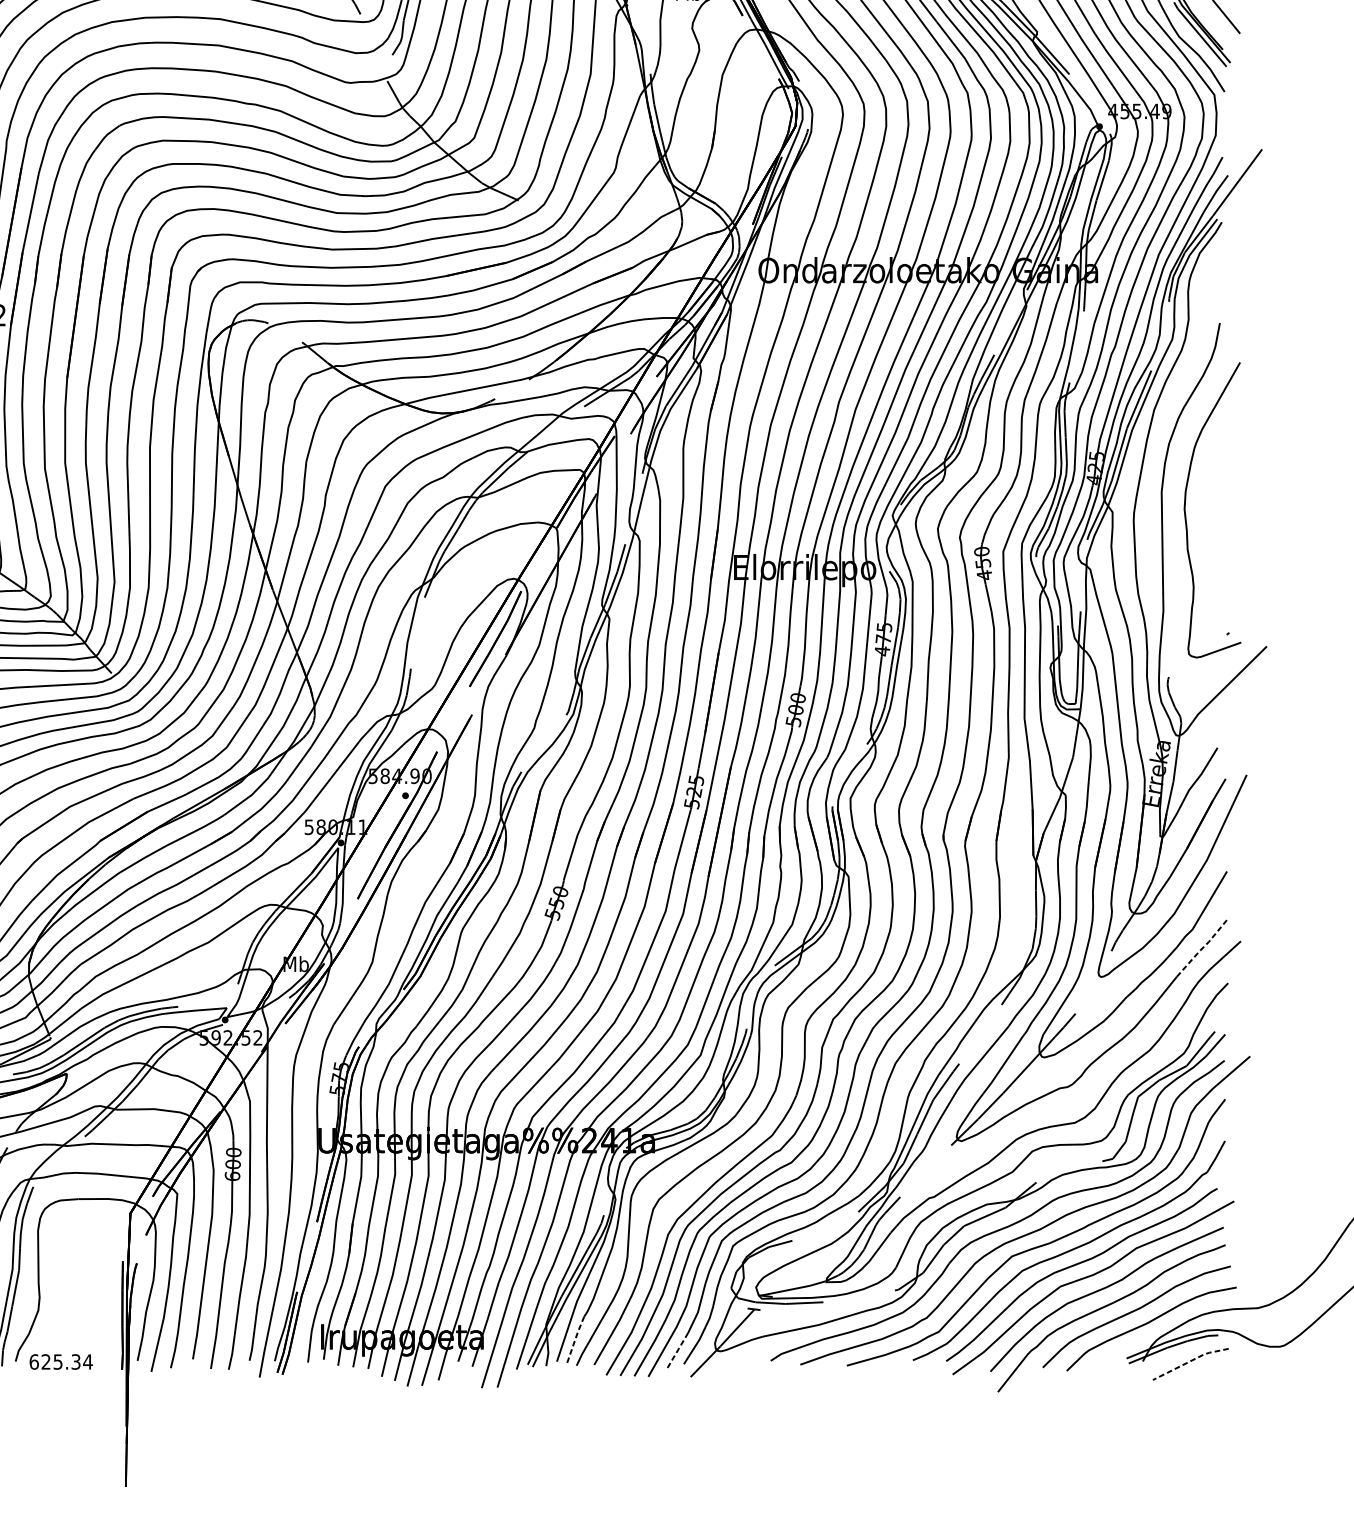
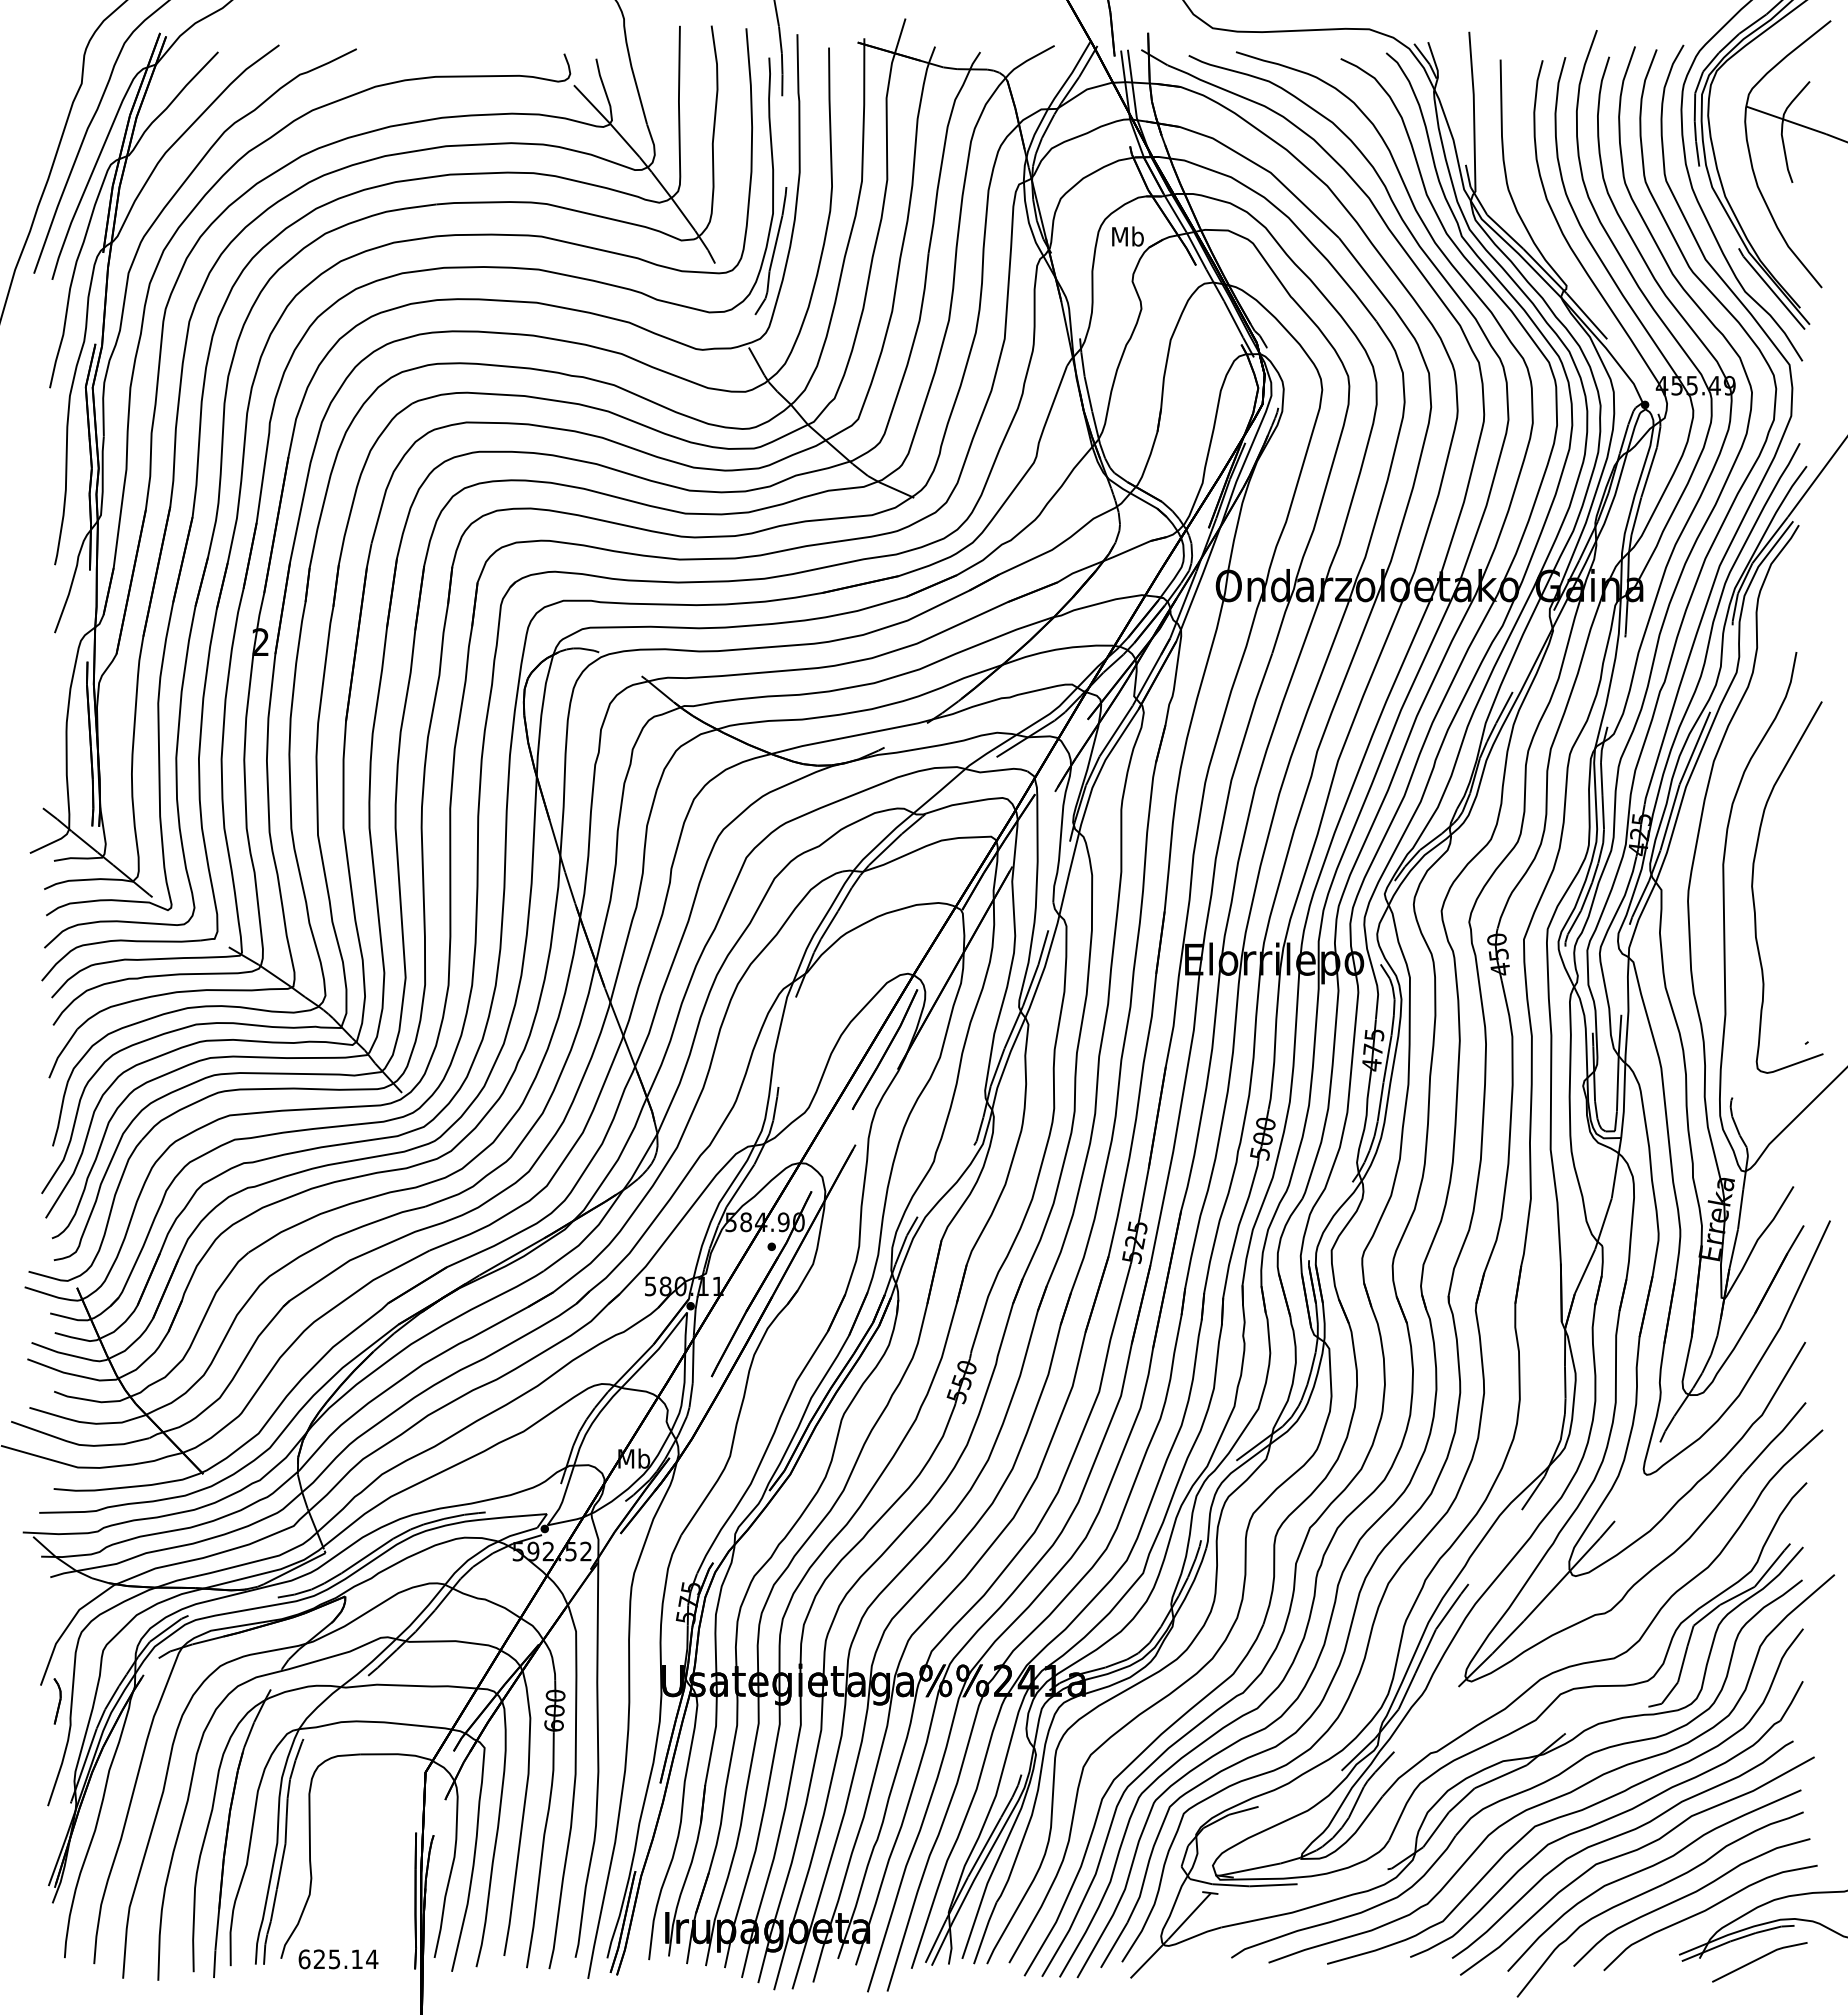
line: (1202, 948) -> (1774, 1438), dashed -> solid
line: (574, 1340) -> (984, 1932), dashed -> solid
line: (677, 1351) -> (1113, 1945), dashed -> solid
line: (1190, 1361) -> (1759, 1958), dashed -> solid
text: (75, 1362) -> (356, 1959), 625.34 -> 625.14

